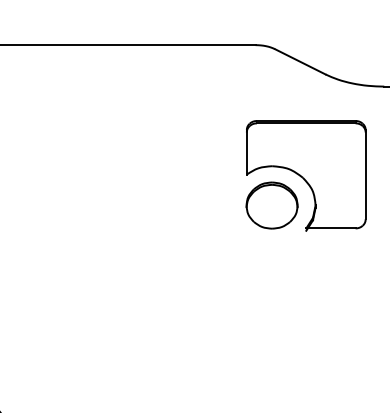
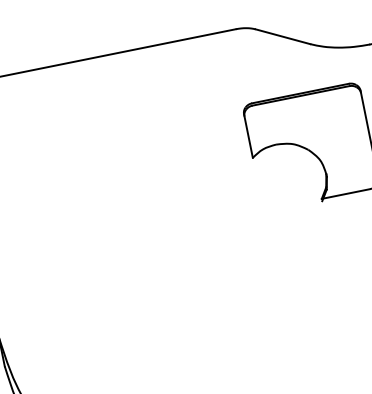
part: (271, 205) -> (283, 183), removed

